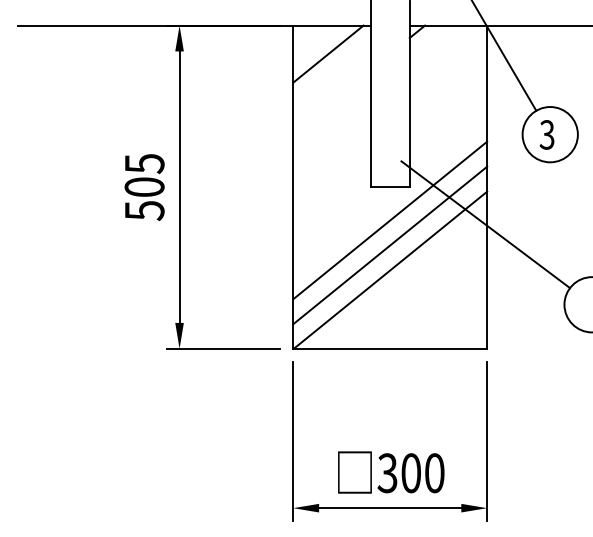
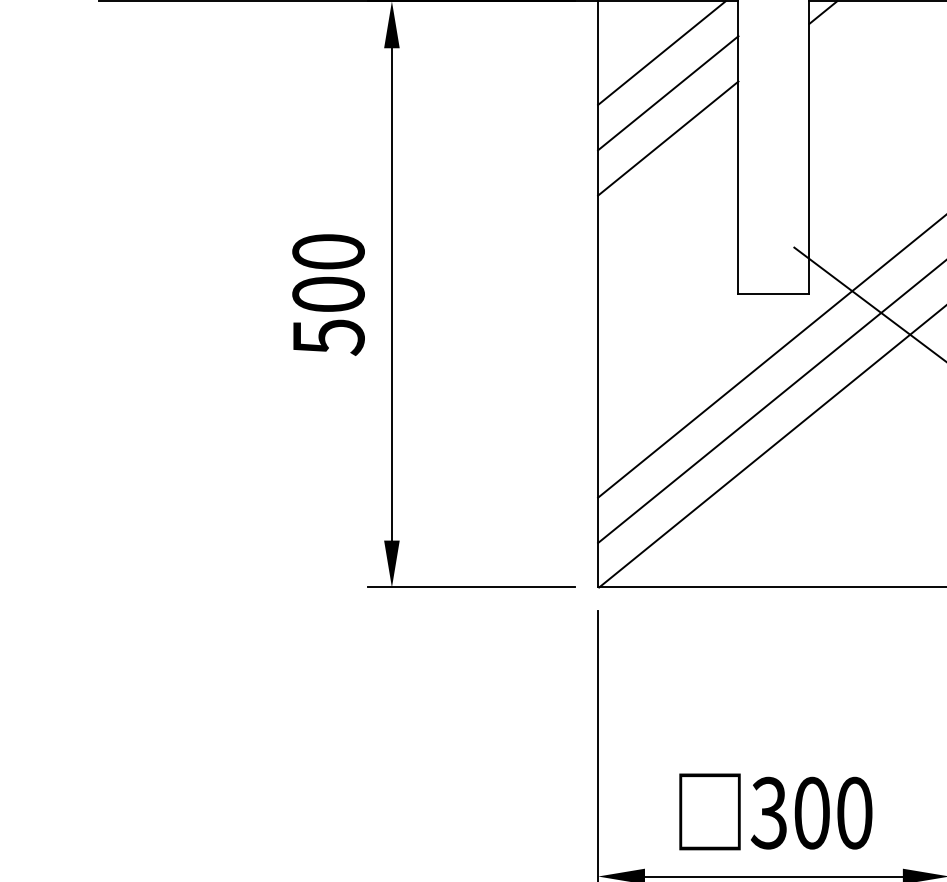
line: (331, 75) -> (667, 91), added
line: (331, 100) -> (667, 137), added
text: (144, 164) -> (328, 253), 505 -> 500

